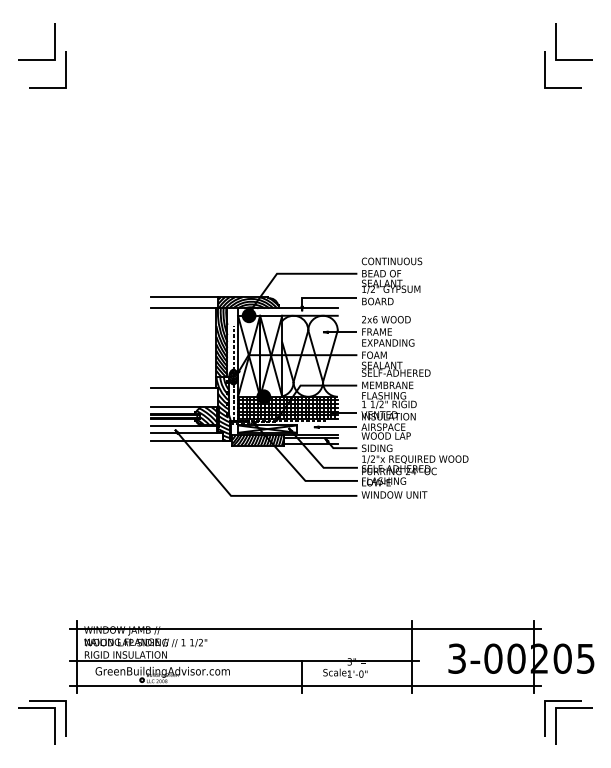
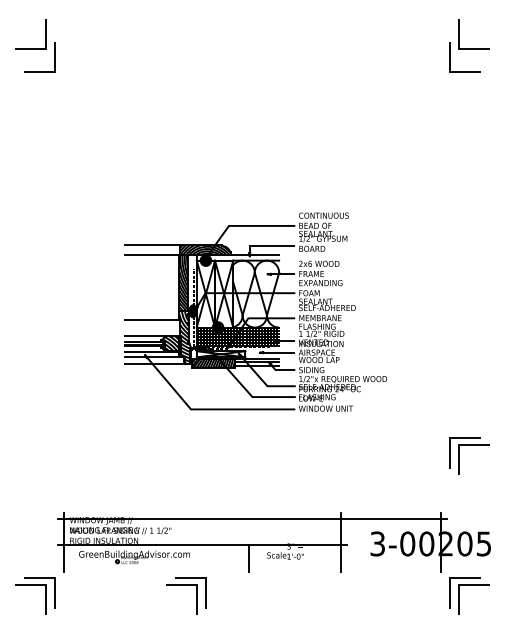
part: (568, 539) -> (469, 445), added
line: (305, 686) -> (252, 566), removed
part: (225, 709) -> (186, 585), added

